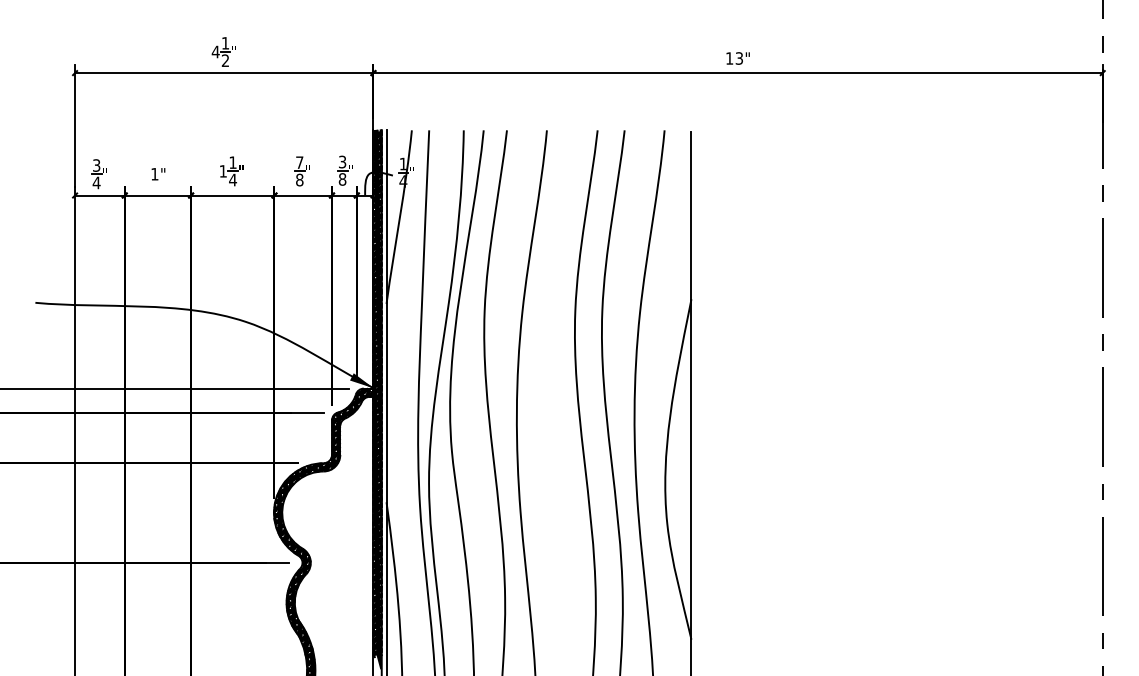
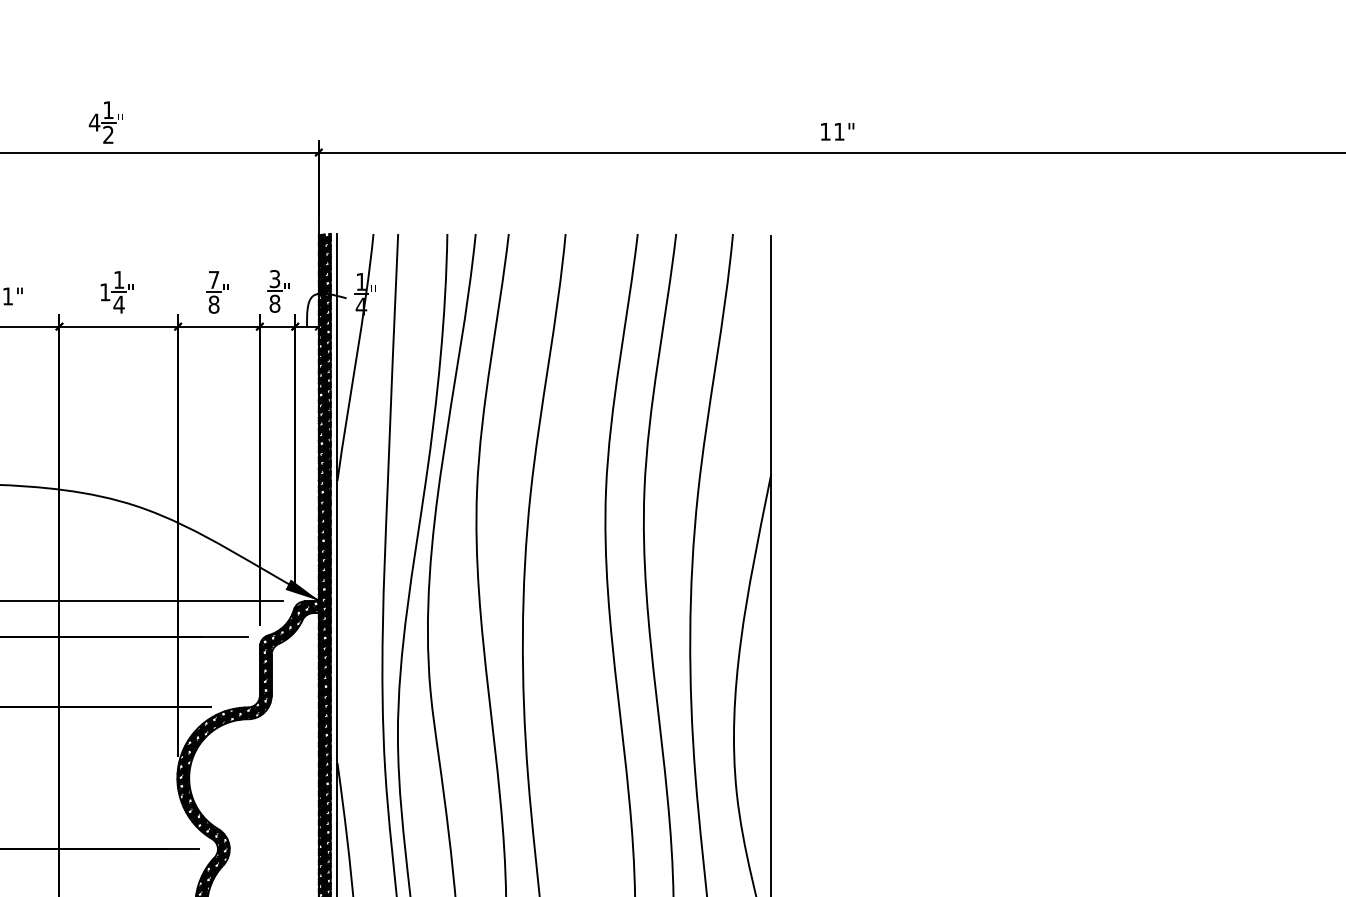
text: (738, 58) -> (838, 131), 13" -> 11"

